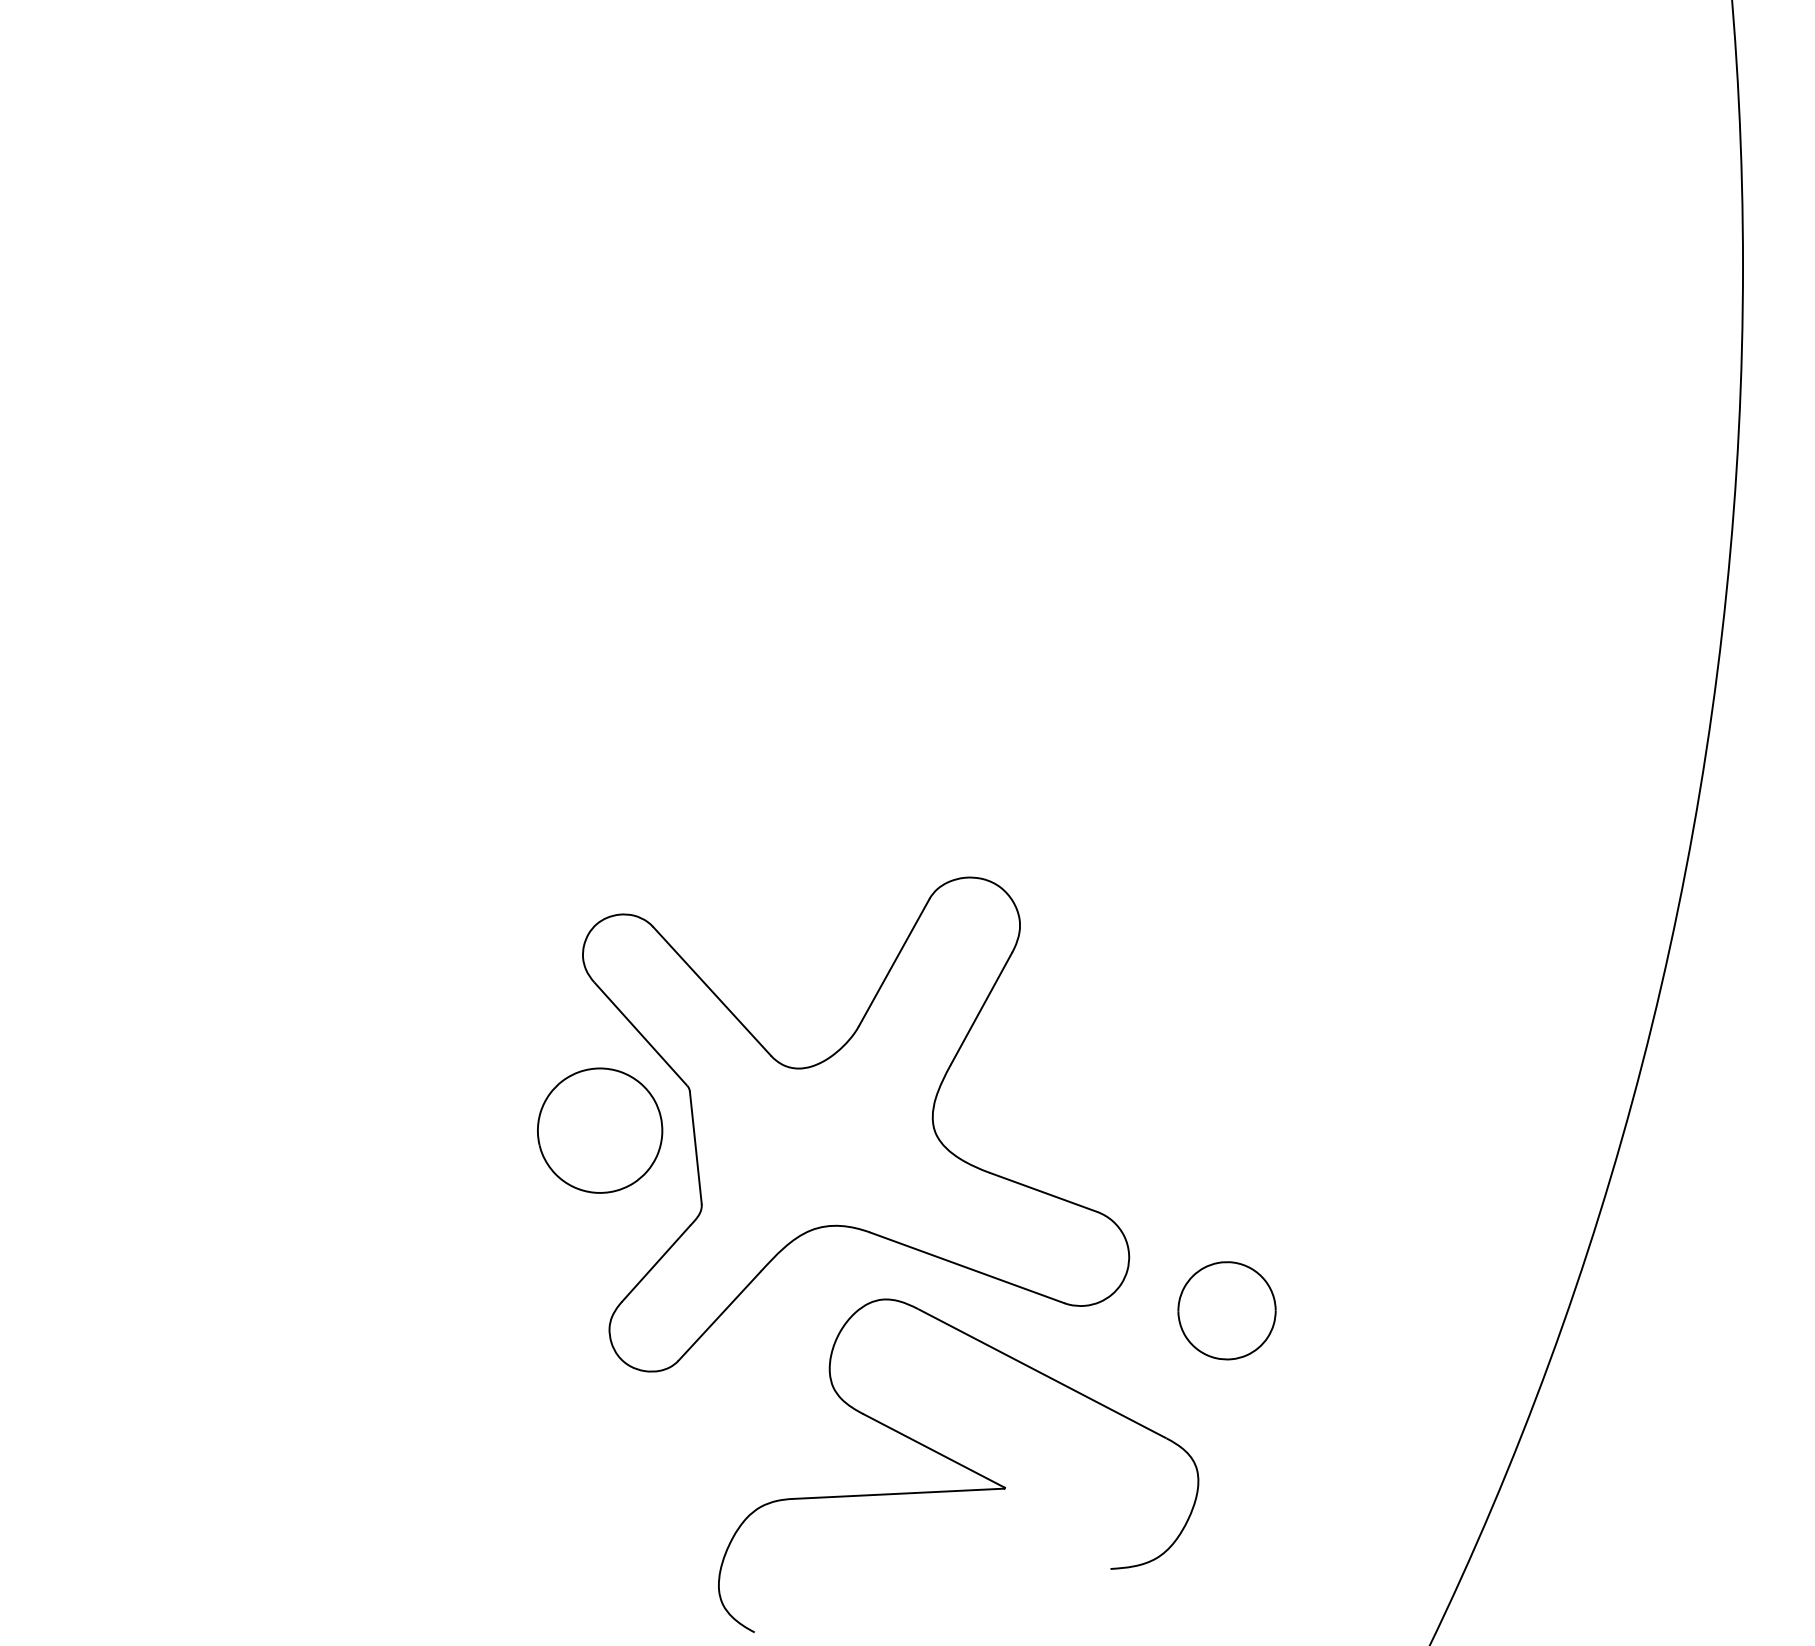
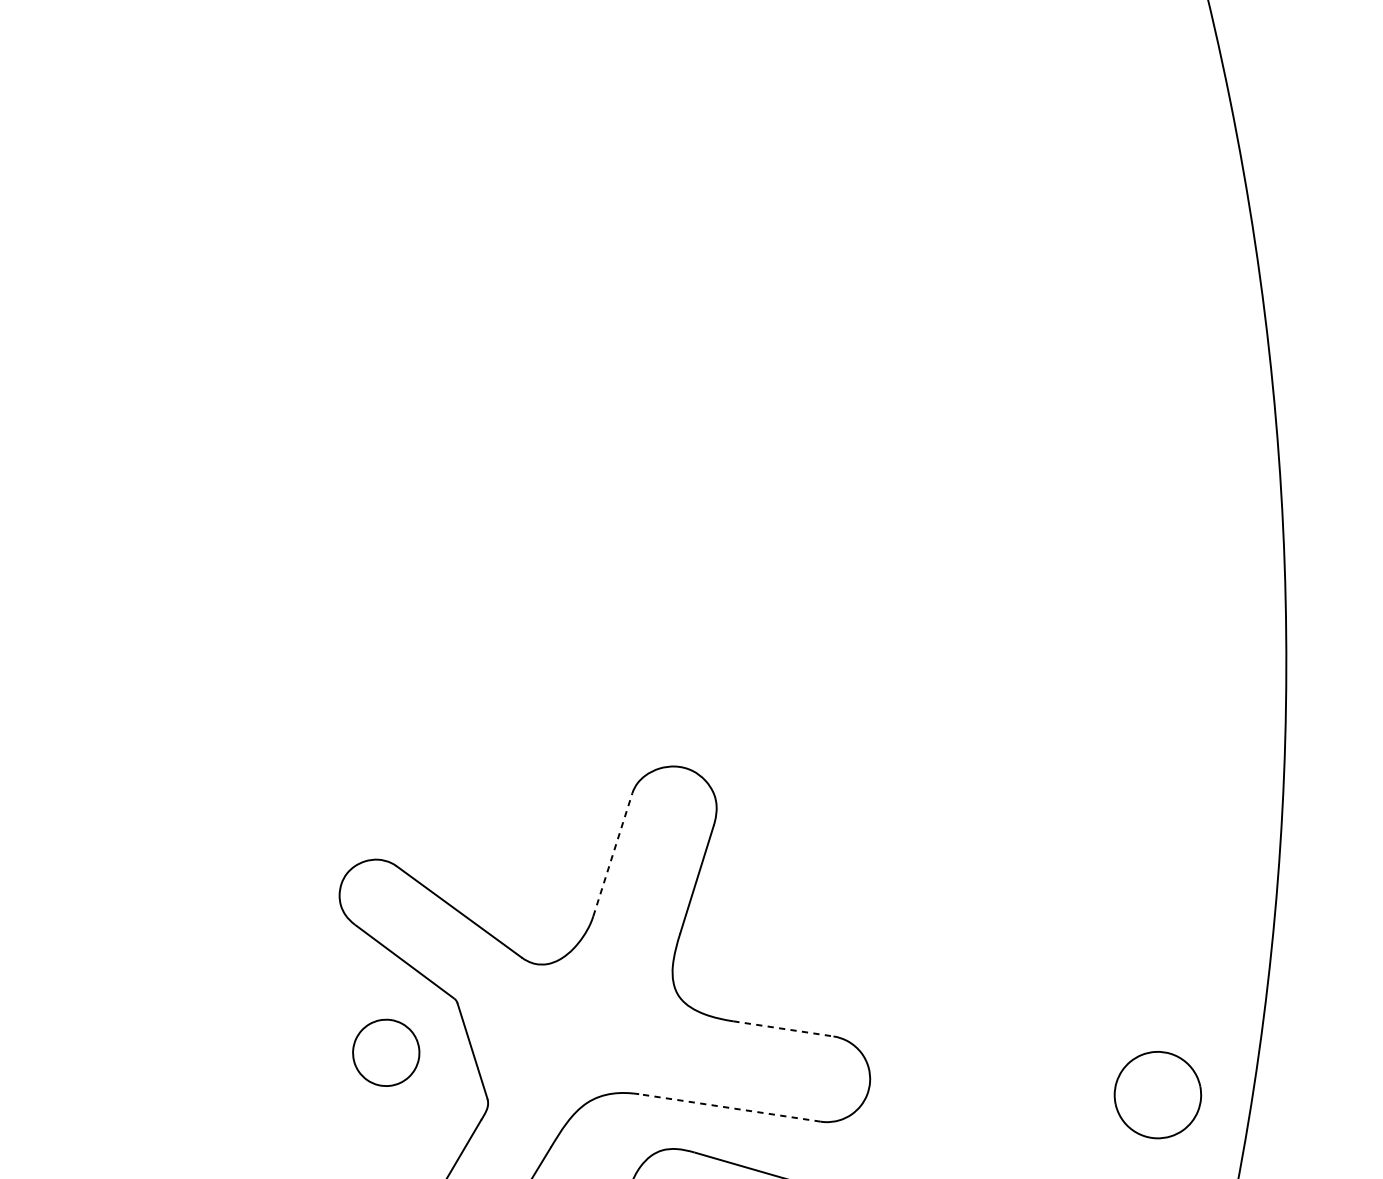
line: (894, 962) -> (613, 854), solid -> dashed
part: (600, 1130) -> (386, 1052), size x0.6
line: (1044, 1192) -> (784, 1028), solid -> dashed
line: (966, 1267) -> (729, 1107), solid -> dashed
part: (1226, 1310) -> (1157, 1094), moved

